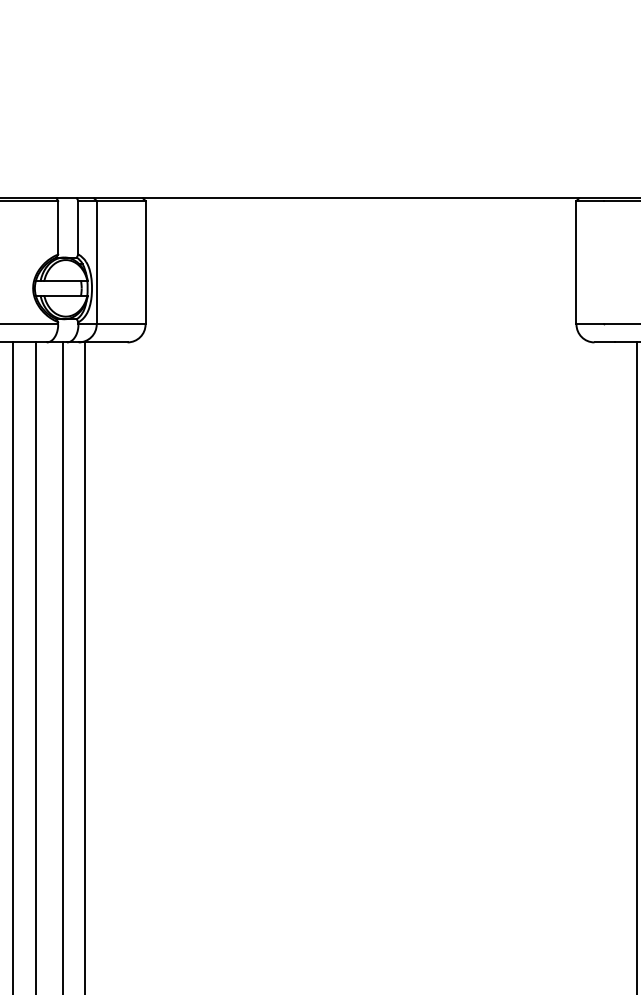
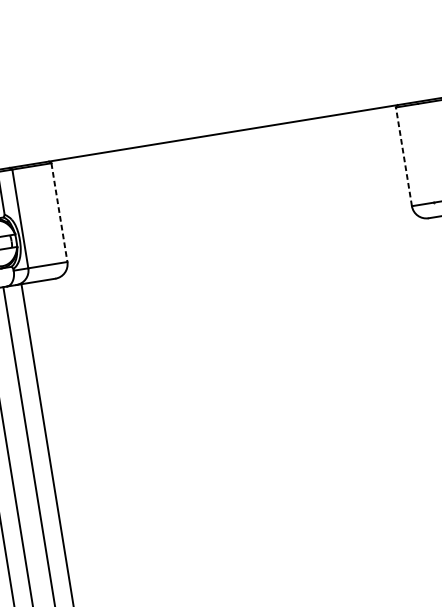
line: (145, 262) -> (59, 212), solid -> dashed
line: (576, 262) -> (403, 156), solid -> dashed

